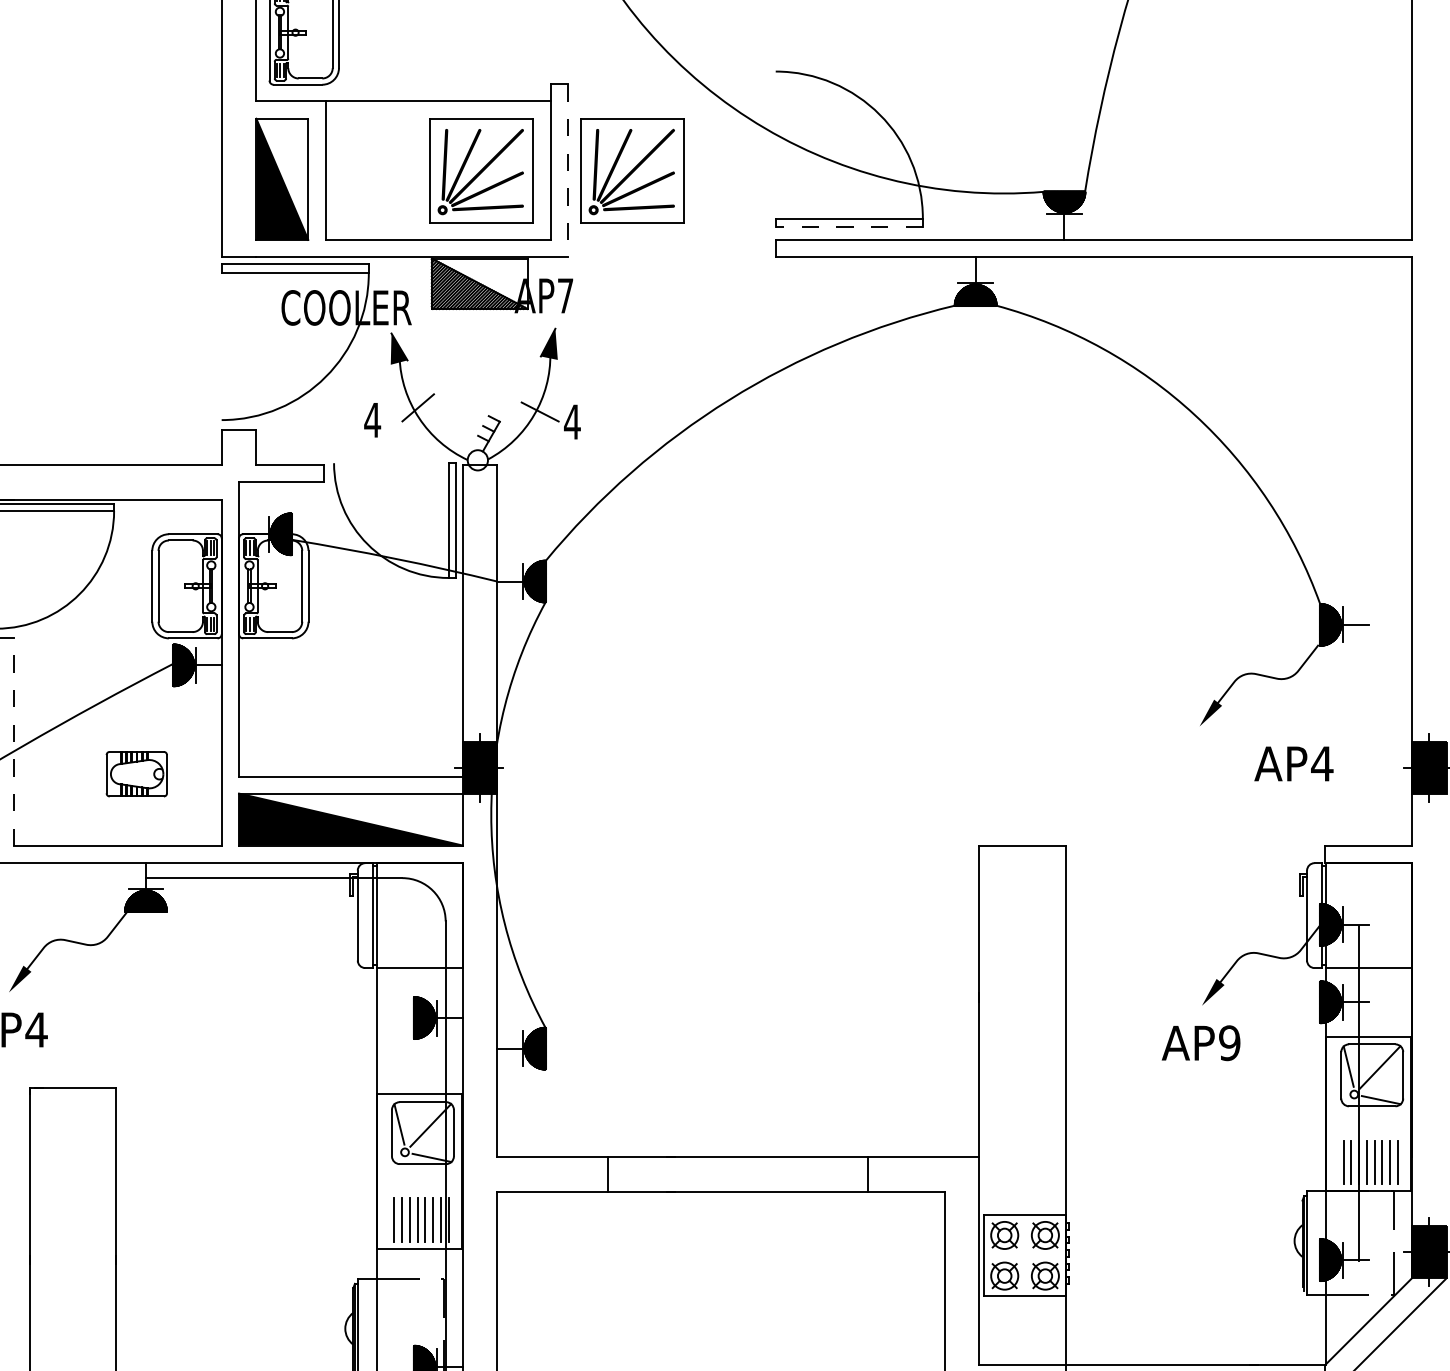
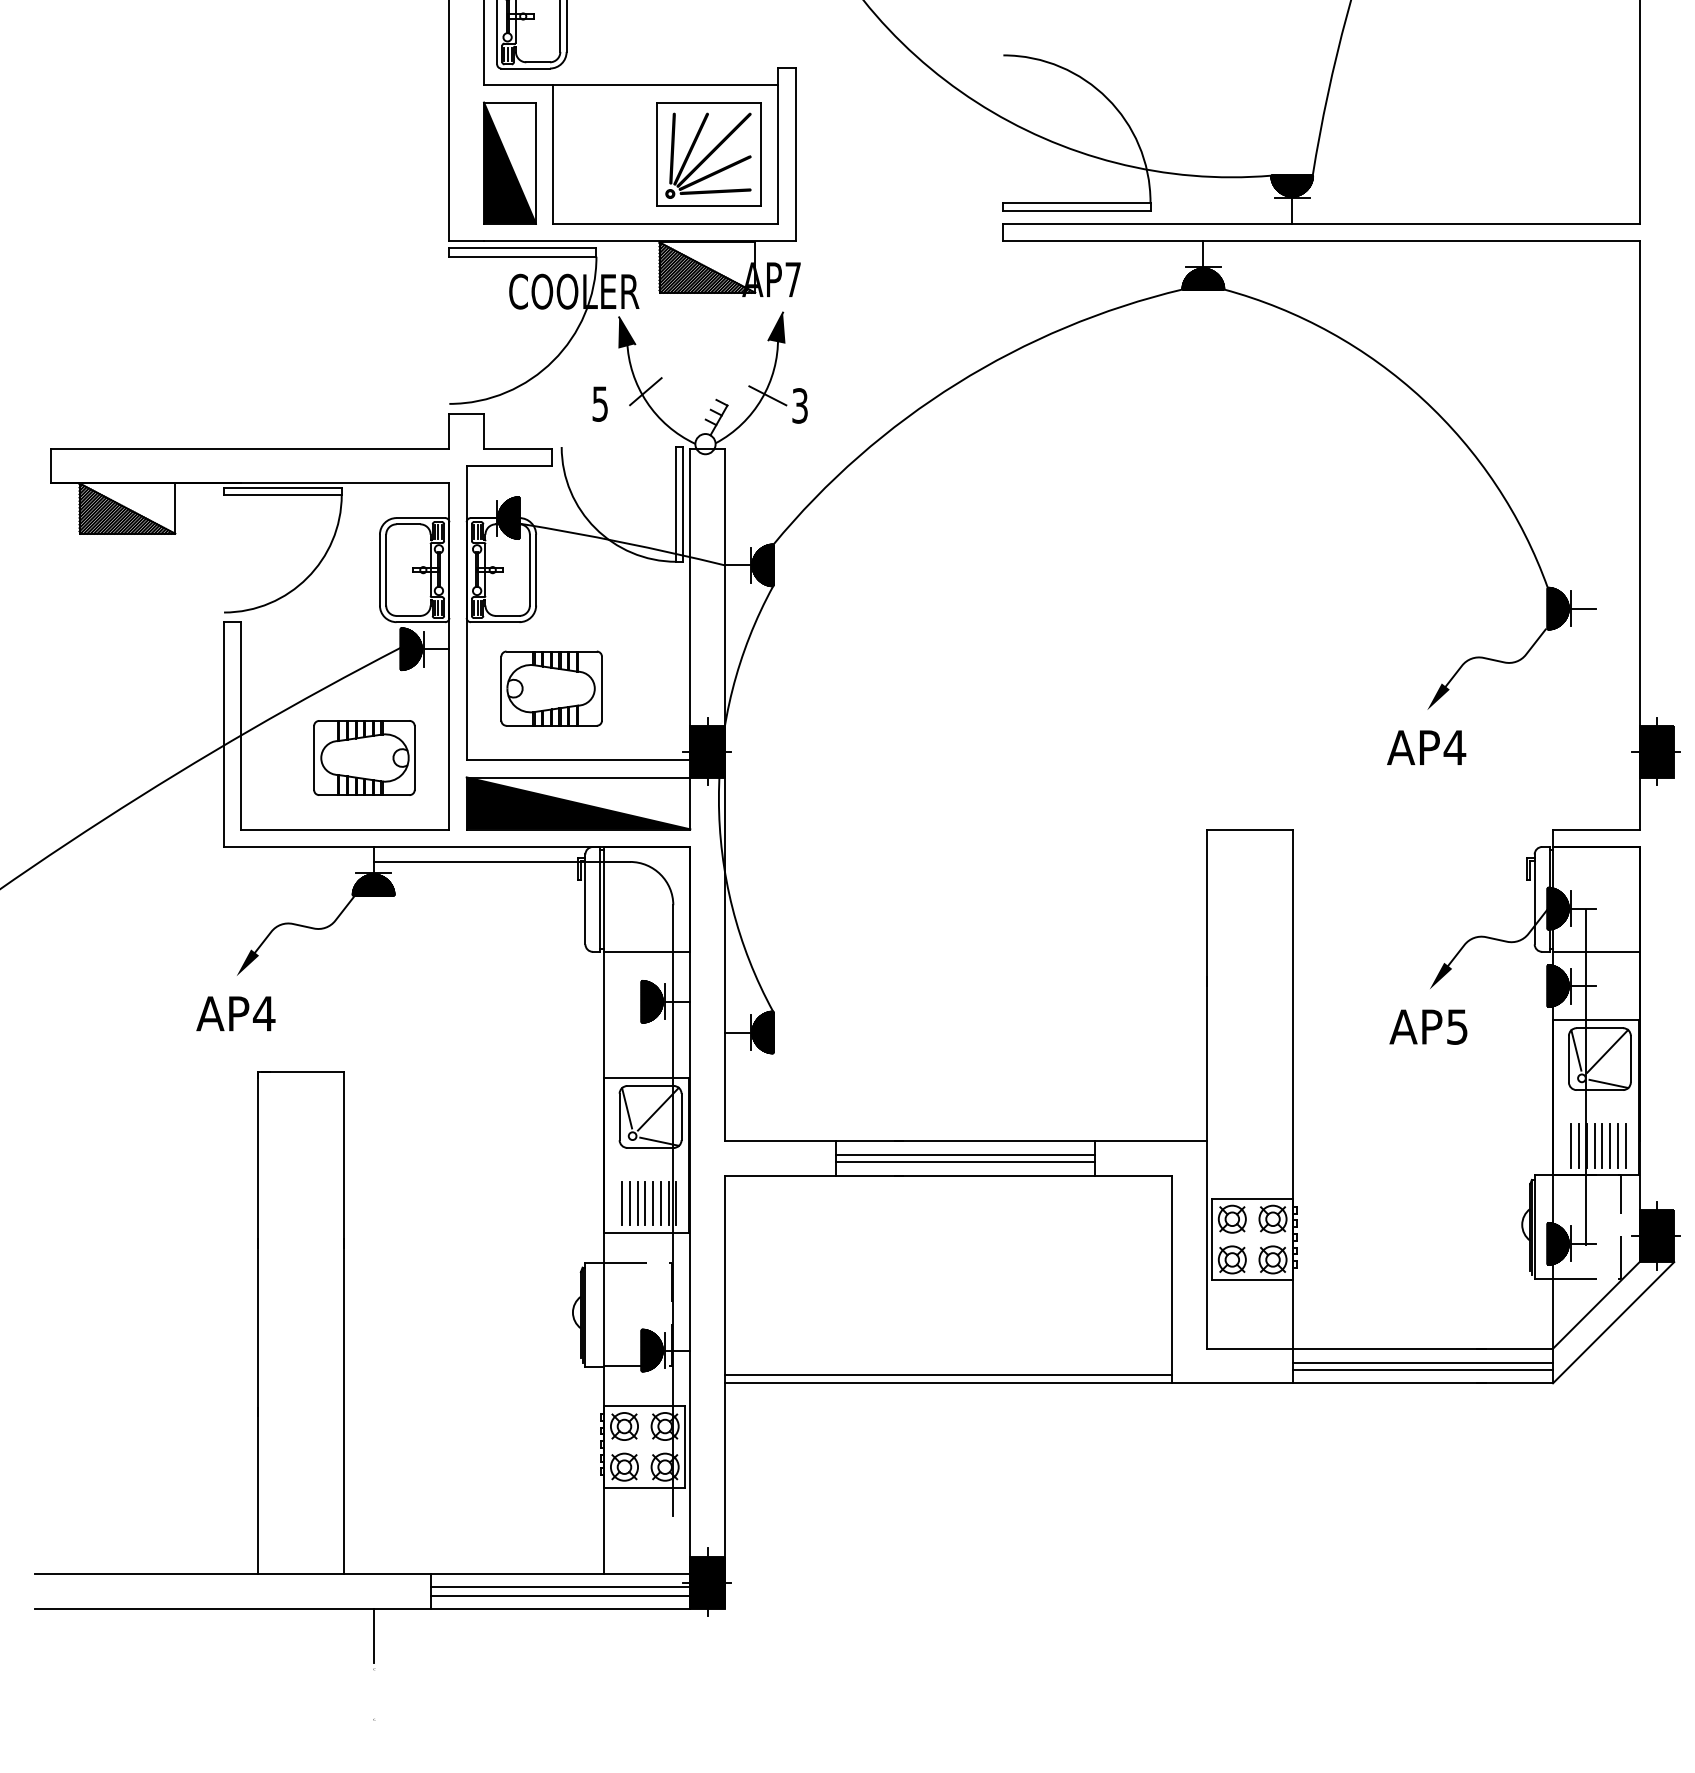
part: (631, 170) -> (859, 154), removed
line: (567, 171) -> (795, 155), dashed -> solid
line: (848, 227) -> (1076, 211), dashed -> solid
text: (371, 419) -> (599, 403), 4 -> 5
text: (571, 421) -> (799, 405), 4 -> 3
part: (323, 704) -> (551, 688), added
line: (13, 741) -> (241, 725), dashed -> solid
text: (1293, 763) -> (1426, 747), moved
part: (136, 773) -> (364, 757), size x1.67
text: (1228, 1042) -> (1456, 1026), AP9 -> AP5
line: (737, 1171) -> (965, 1155), added
line: (737, 1178) -> (965, 1162), added

